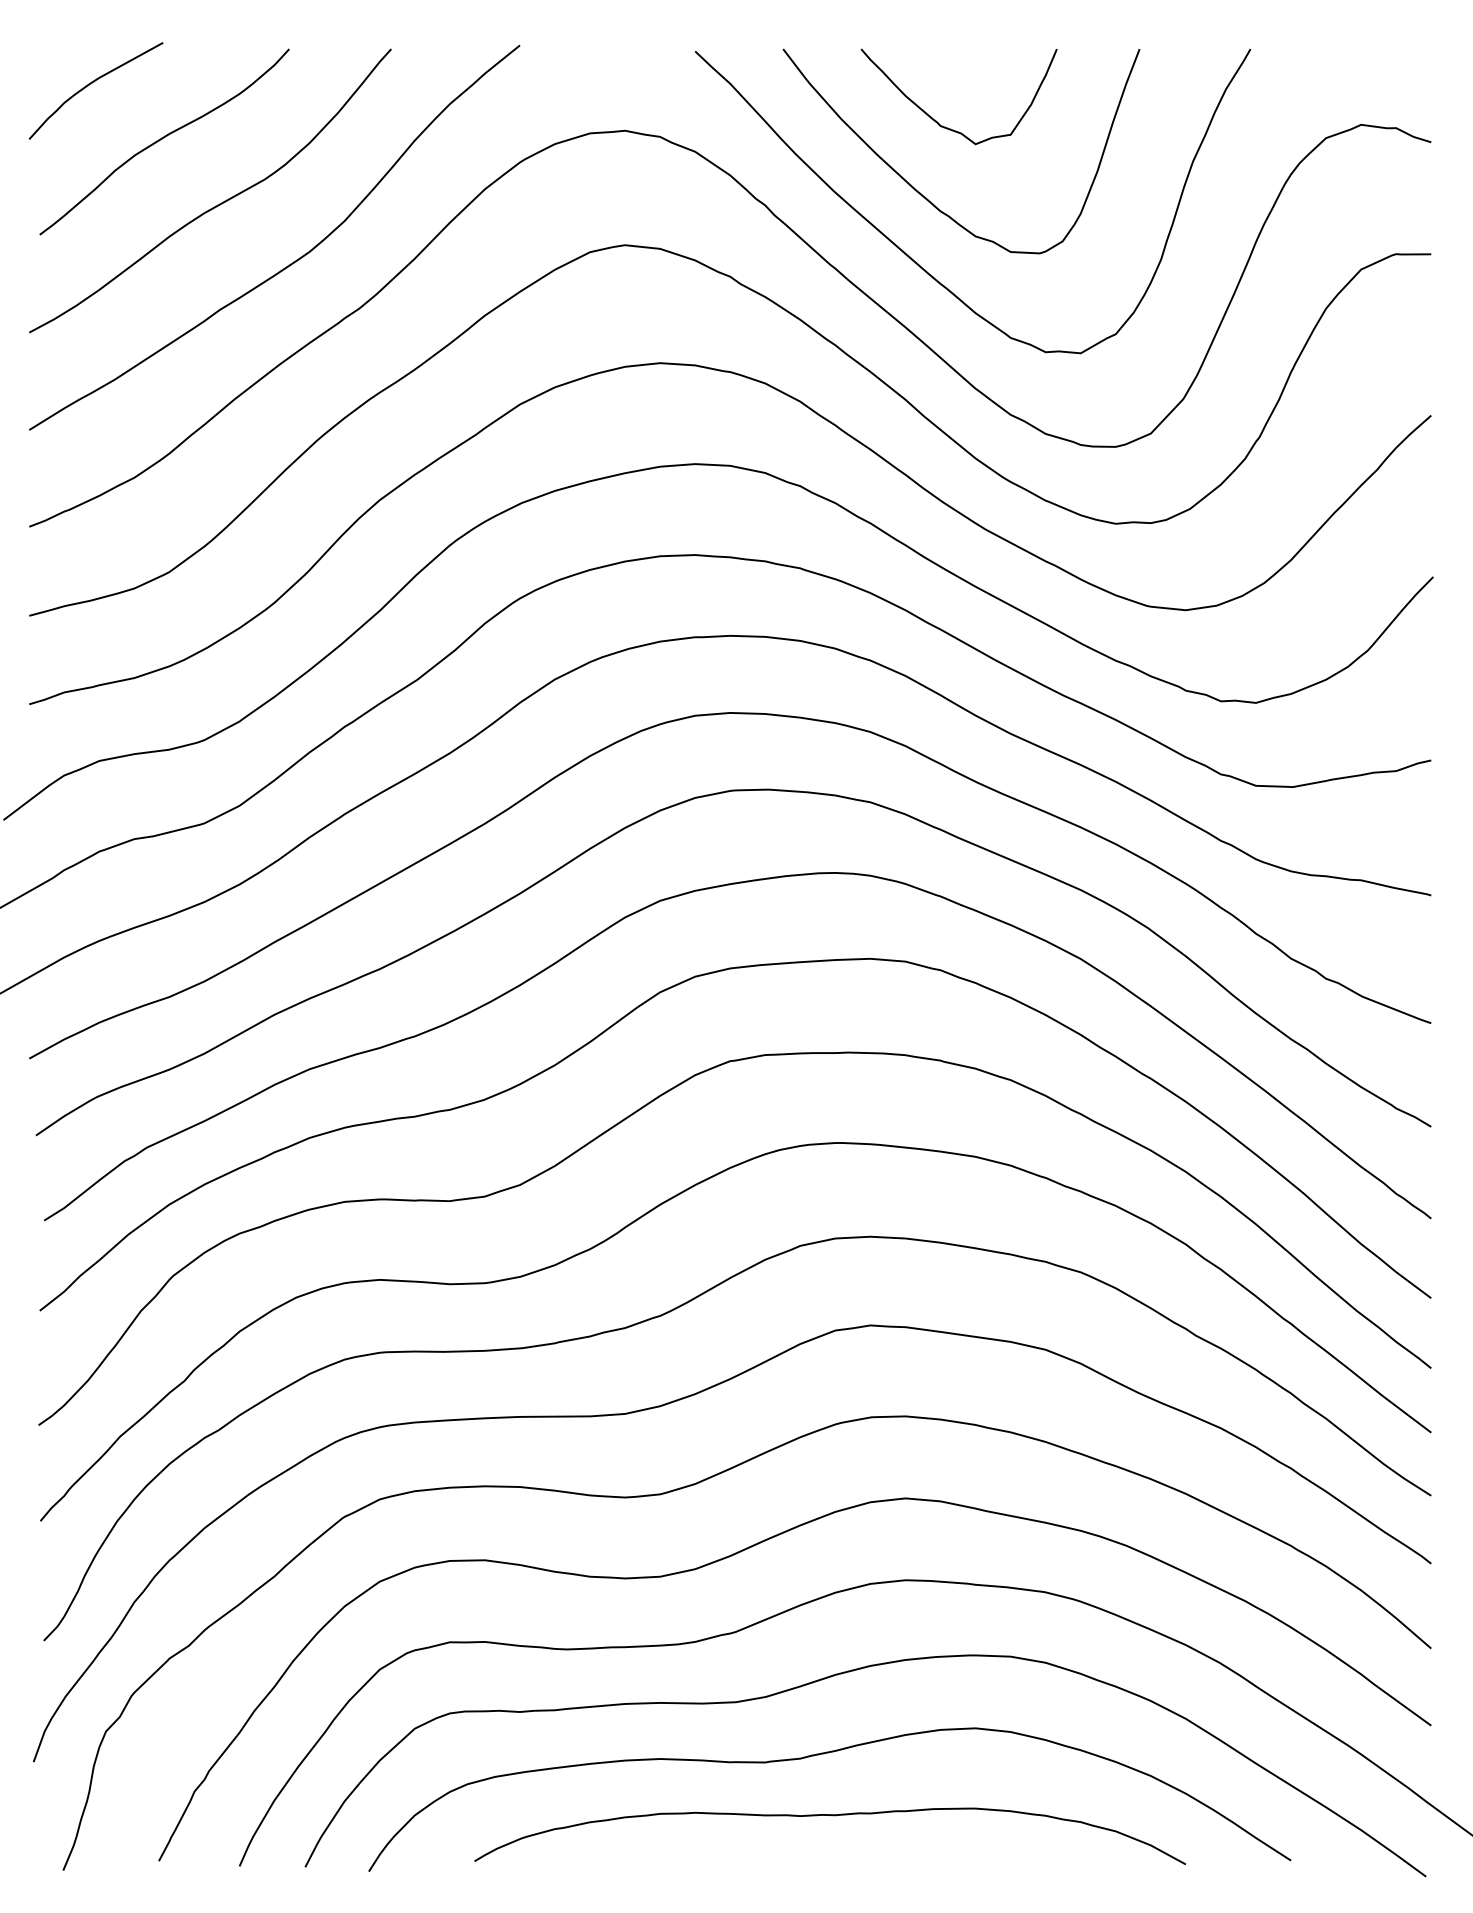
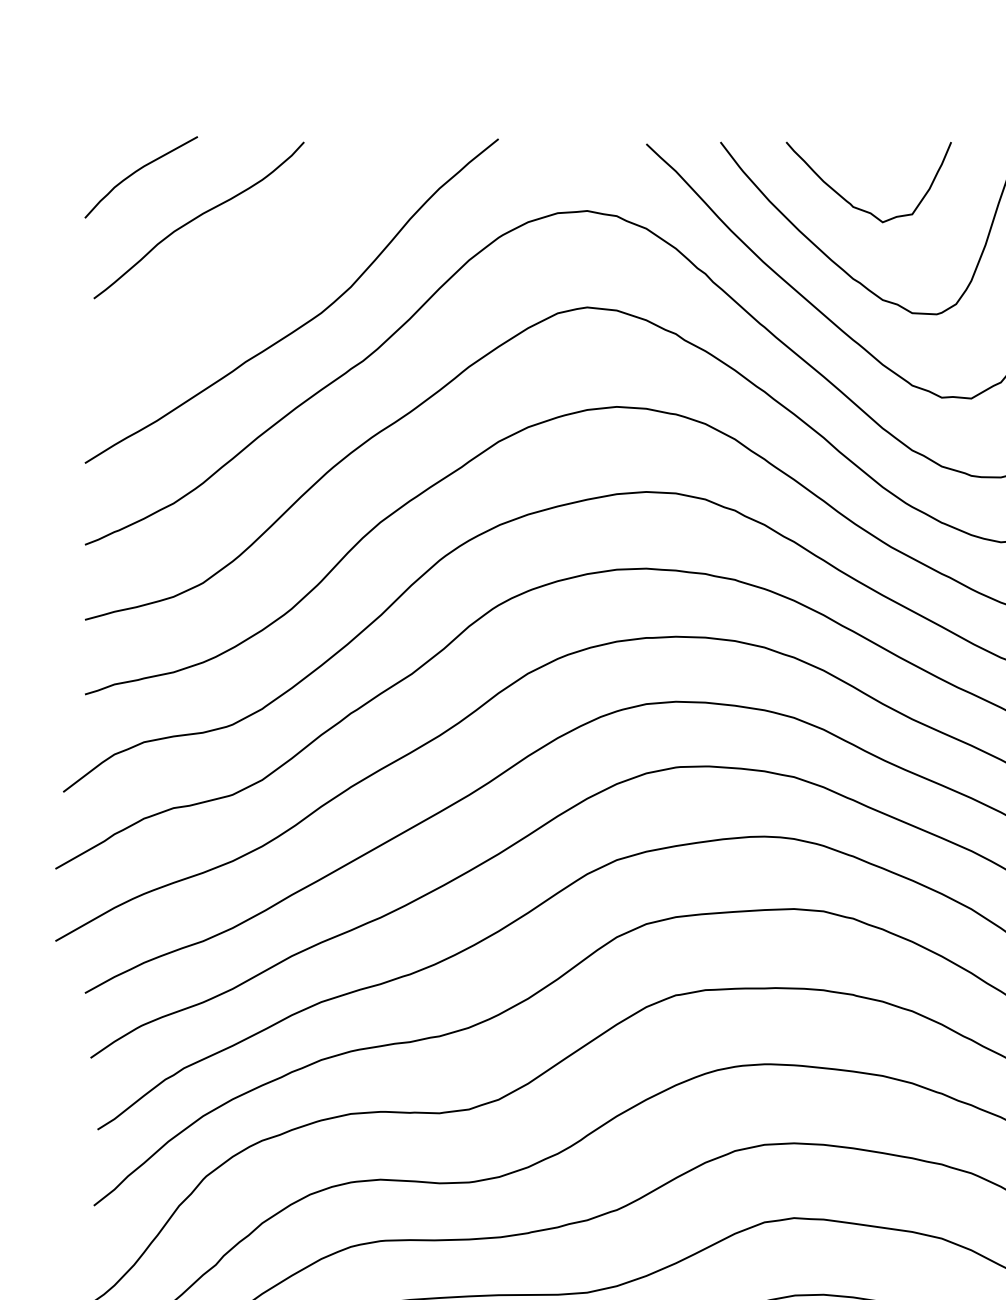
curve: (217, 204) -> (243, 273), removed

